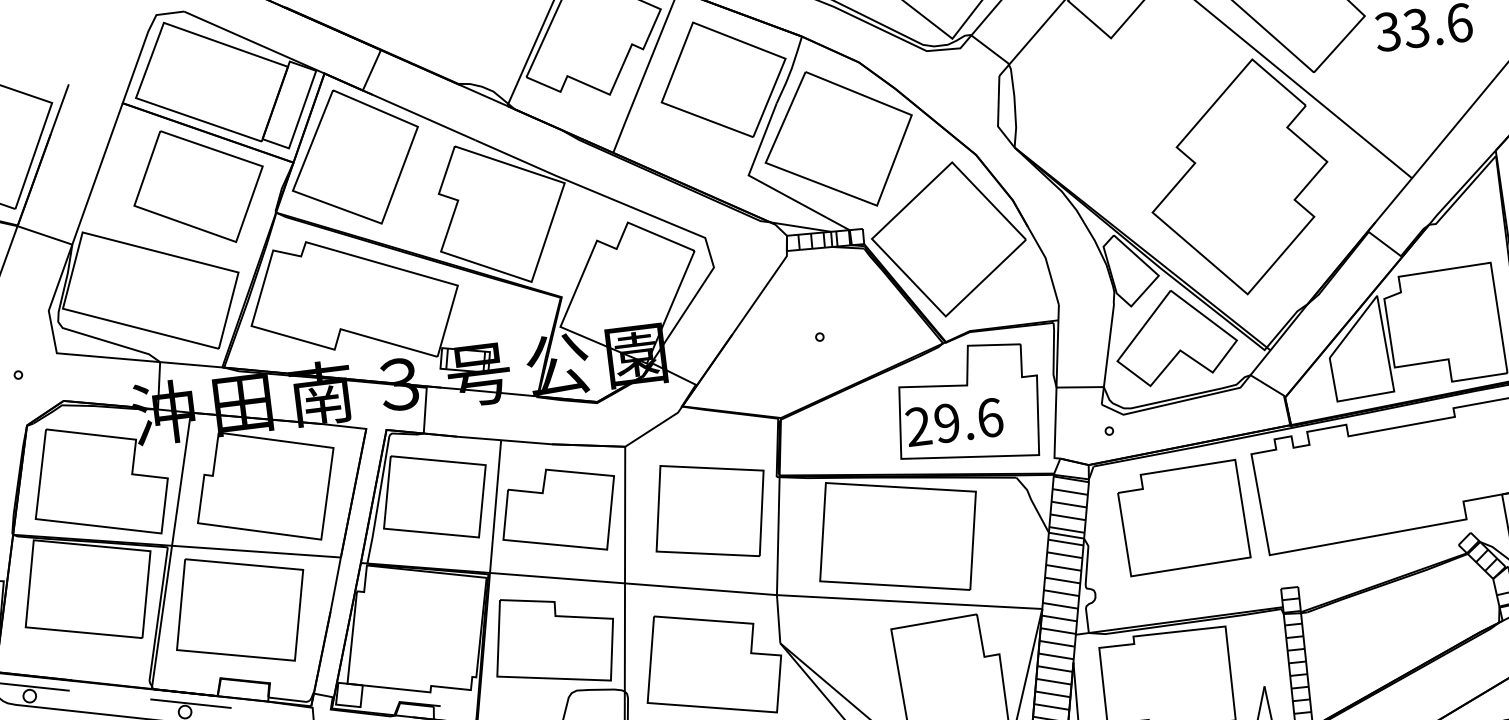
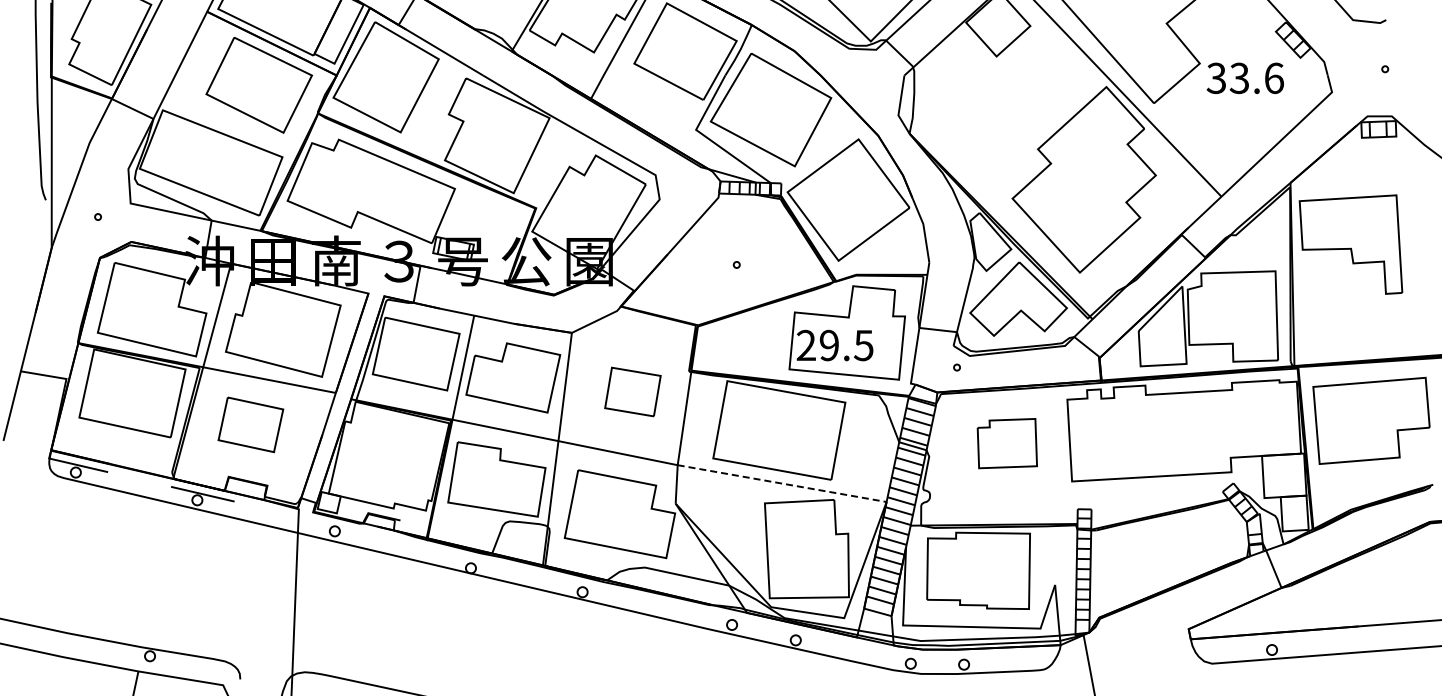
text: (989, 417) -> (863, 345), 29.6 -> 29.5
part: (709, 510) -> (632, 391), size x0.6
part: (1183, 517) -> (1007, 443), size x0.6
line: (910, 601) -> (782, 483), solid -> dashed
part: (239, 609) -> (250, 424), size x0.6

